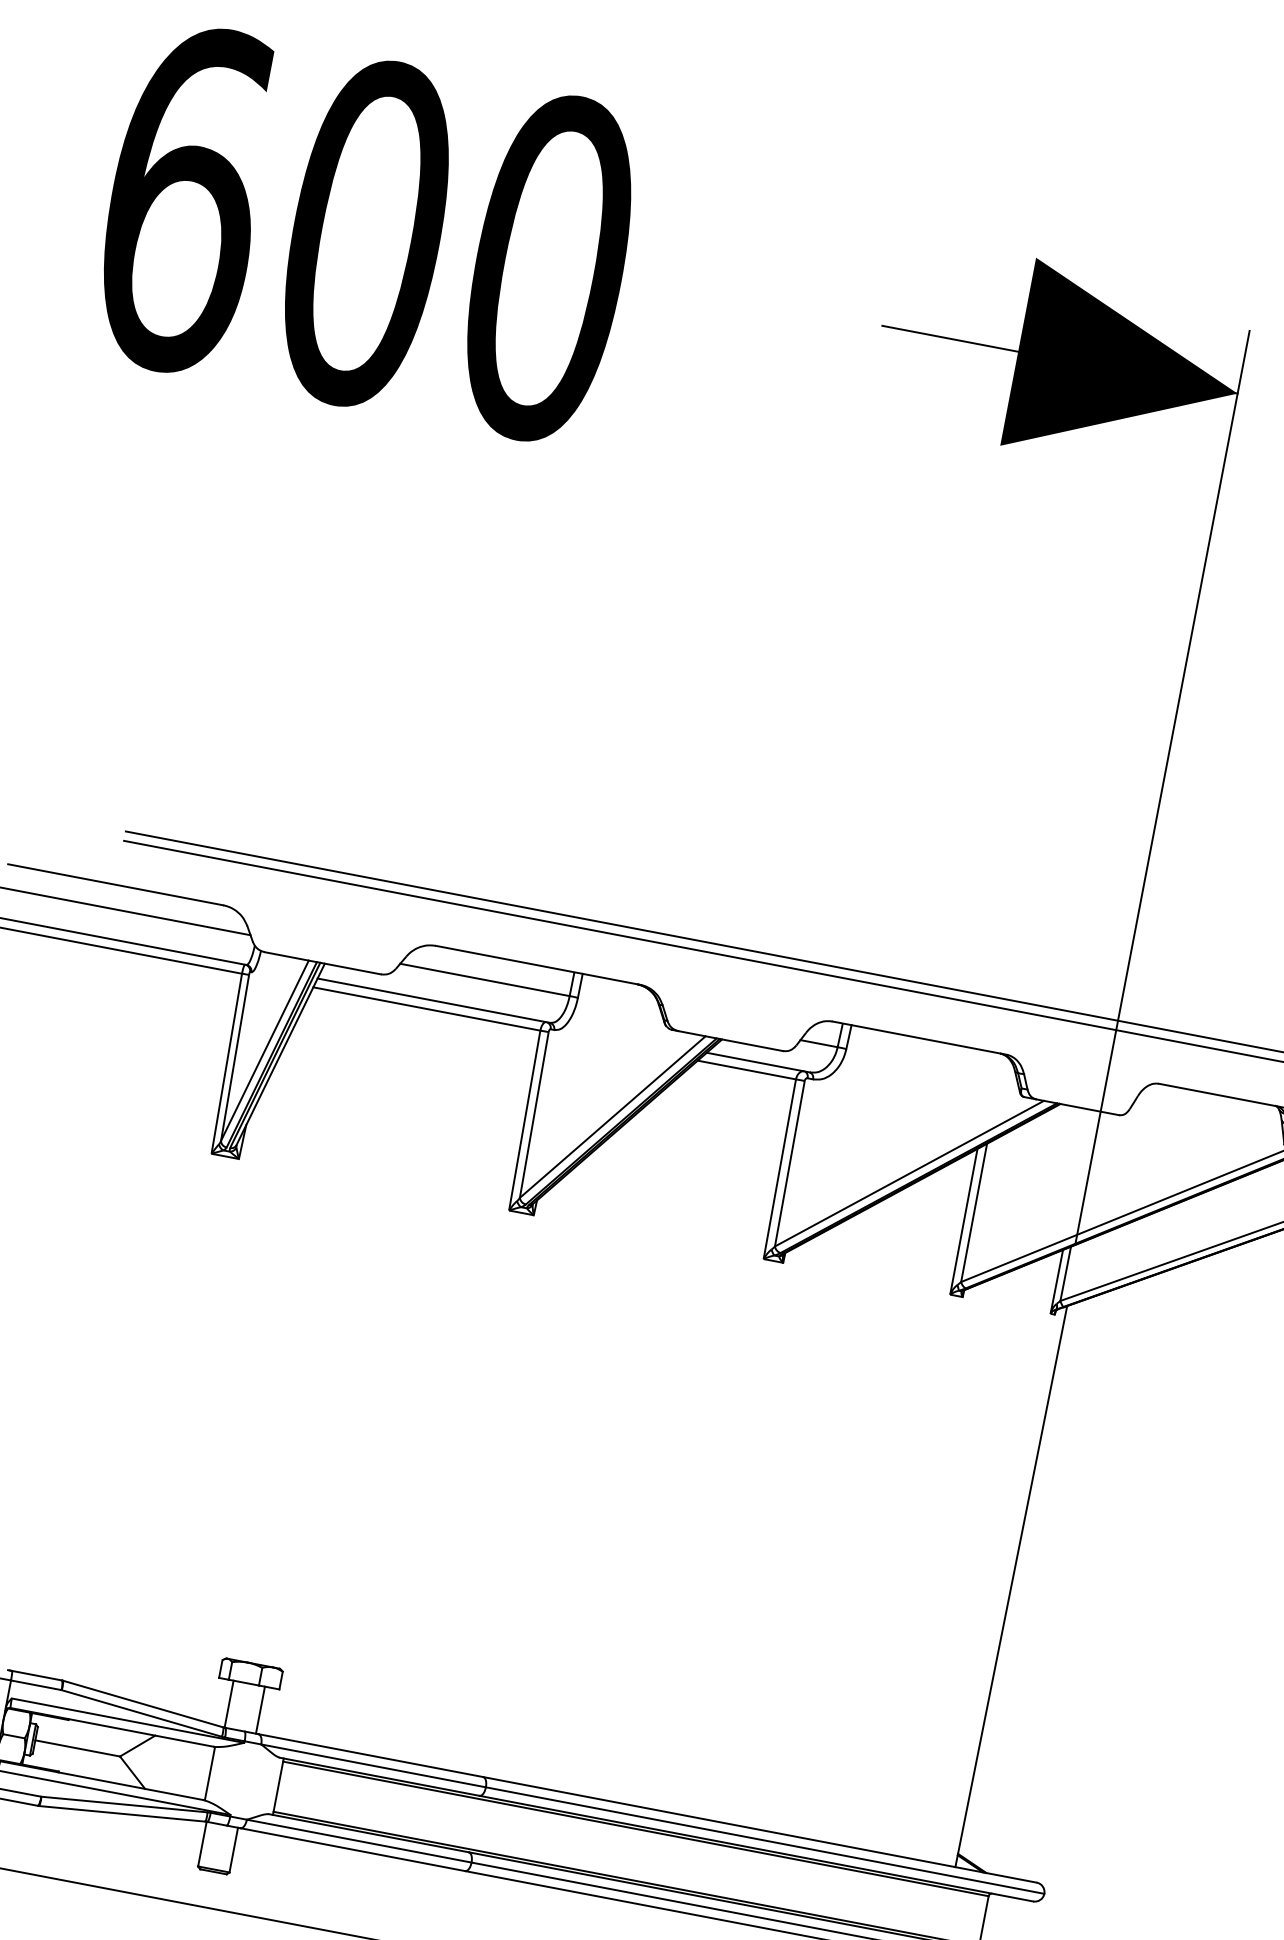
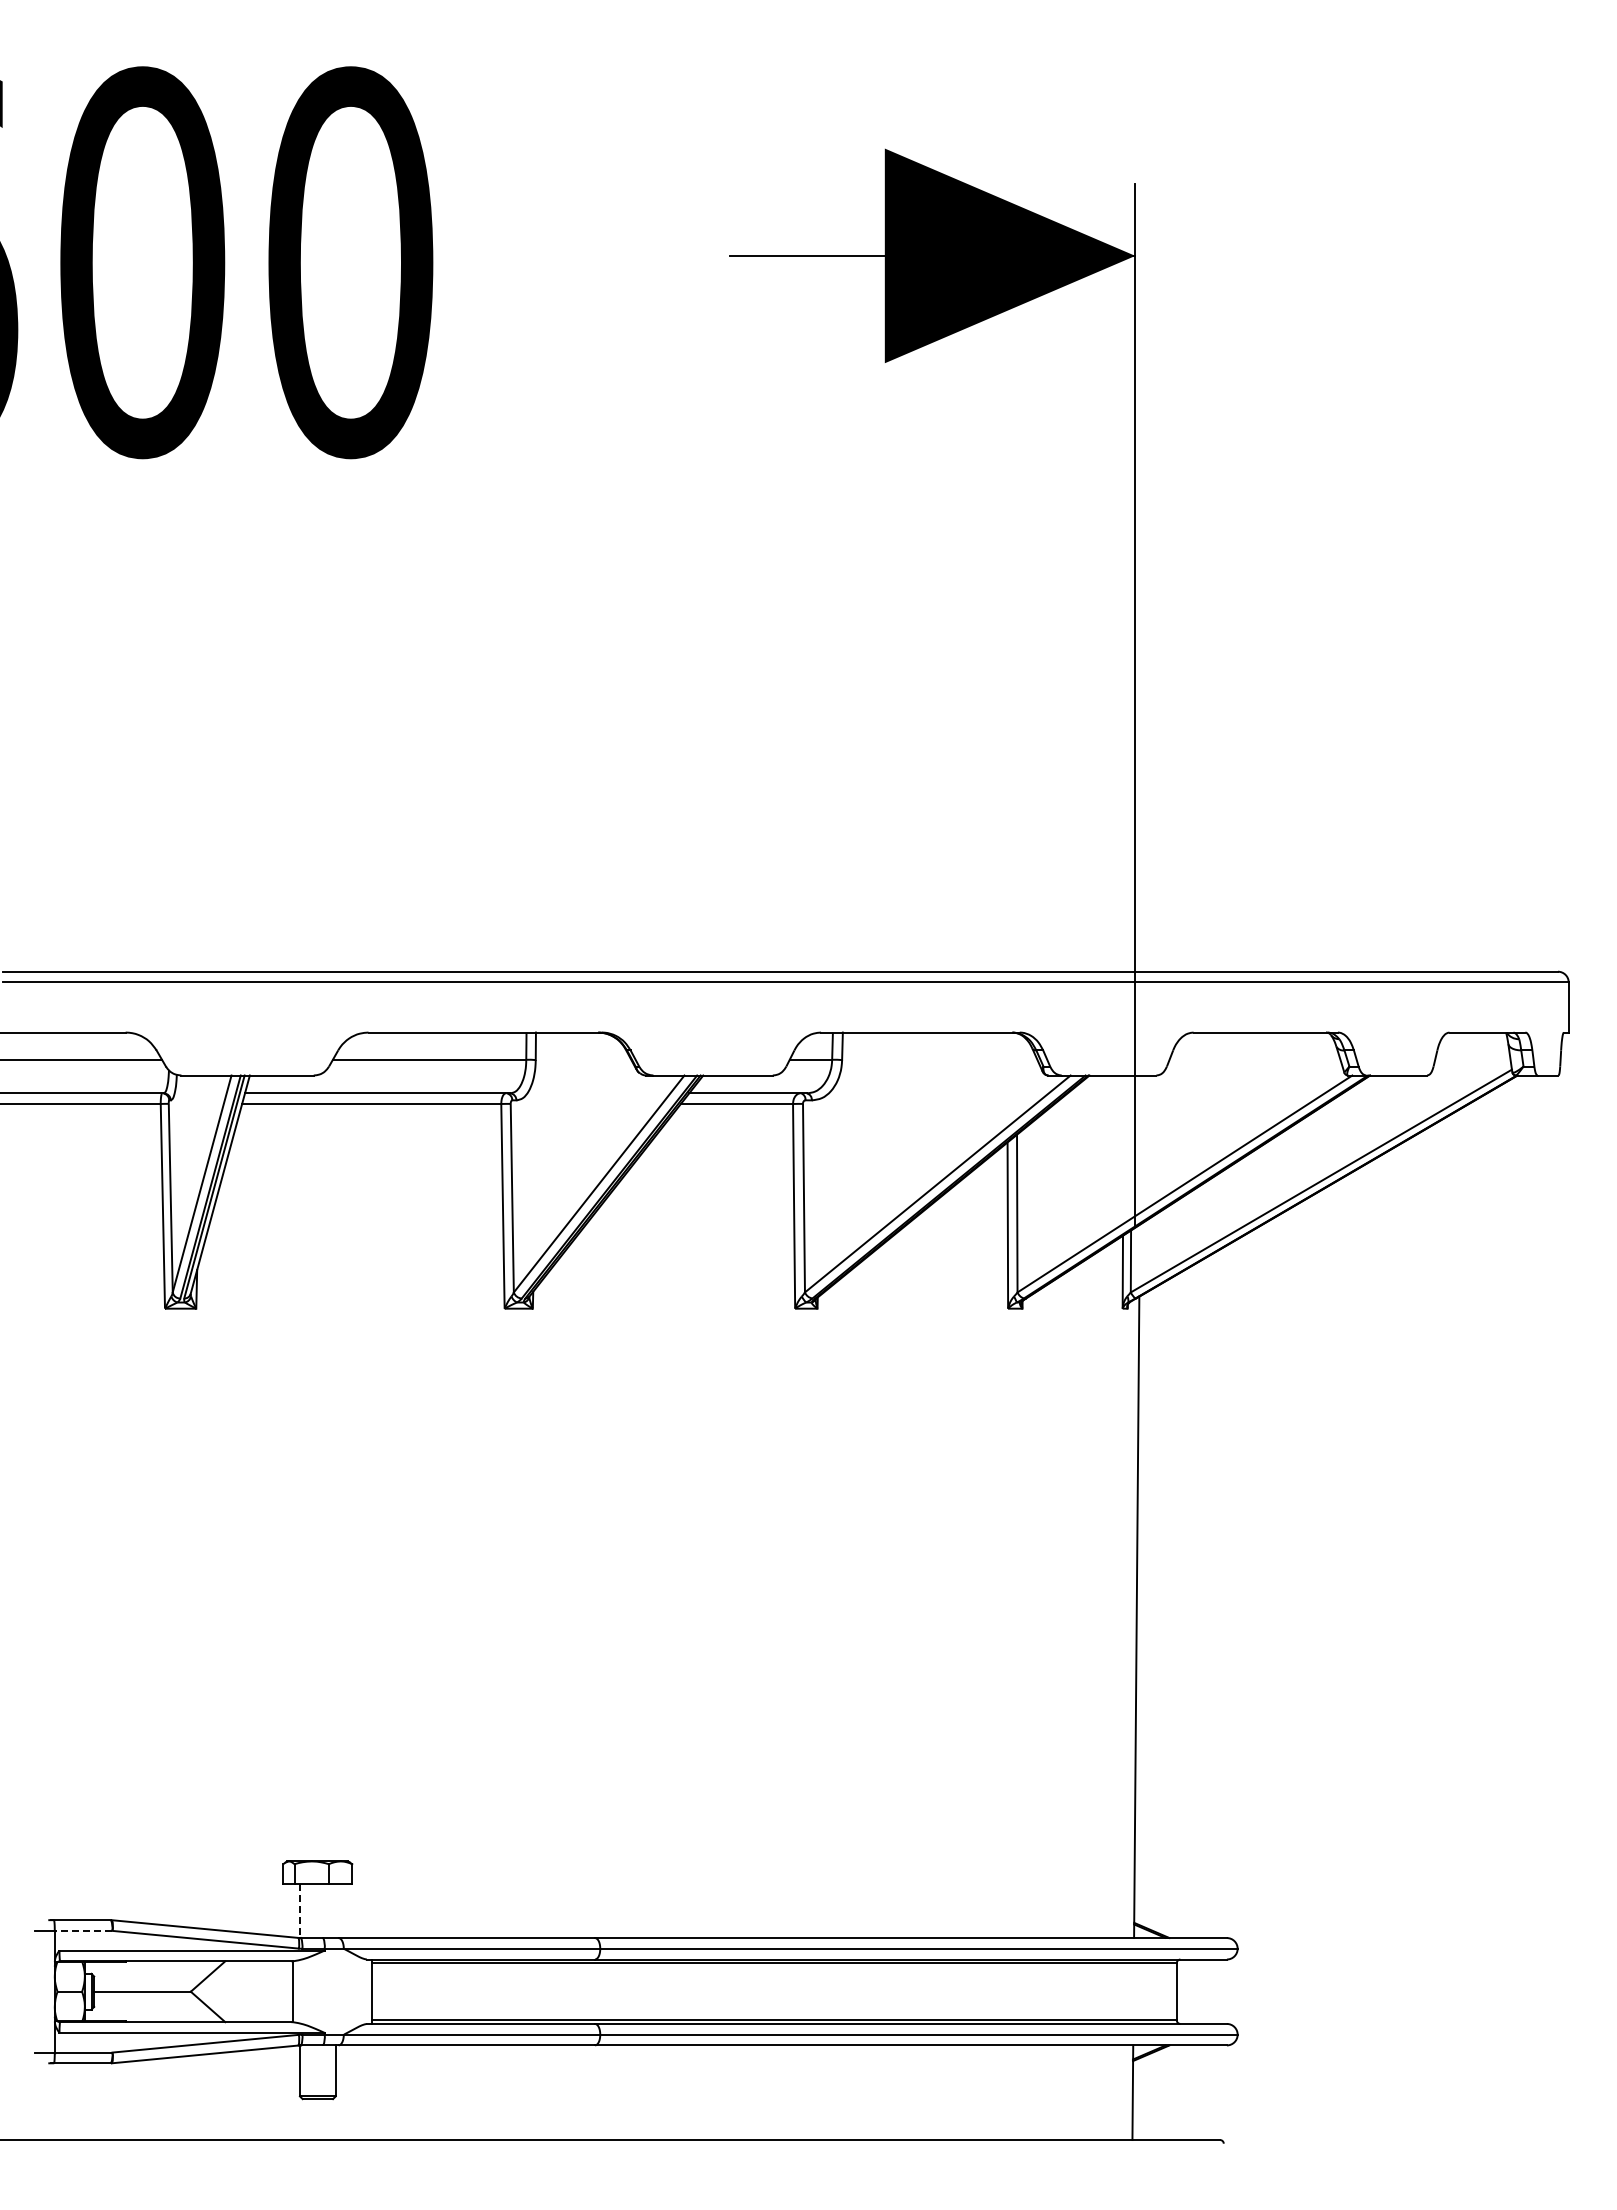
line: (36, 1684) -> (83, 1930), solid -> dashed
line: (228, 1704) -> (299, 1911), solid -> dashed
line: (260, 1710) -> (335, 1911), removed

